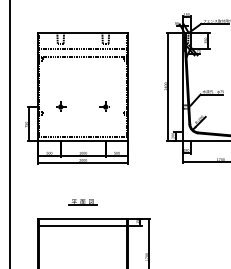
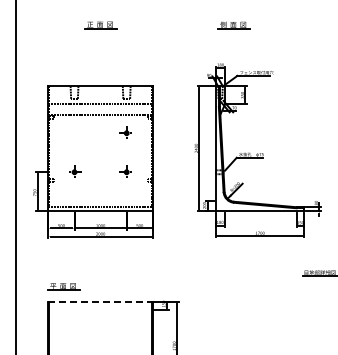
part: (104, 72) -> (125, 132), added
part: (83, 202) -> (63, 286), moved
line: (83, 218) -> (101, 301), solid -> dashed
line: (83, 225) -> (100, 309), removed

